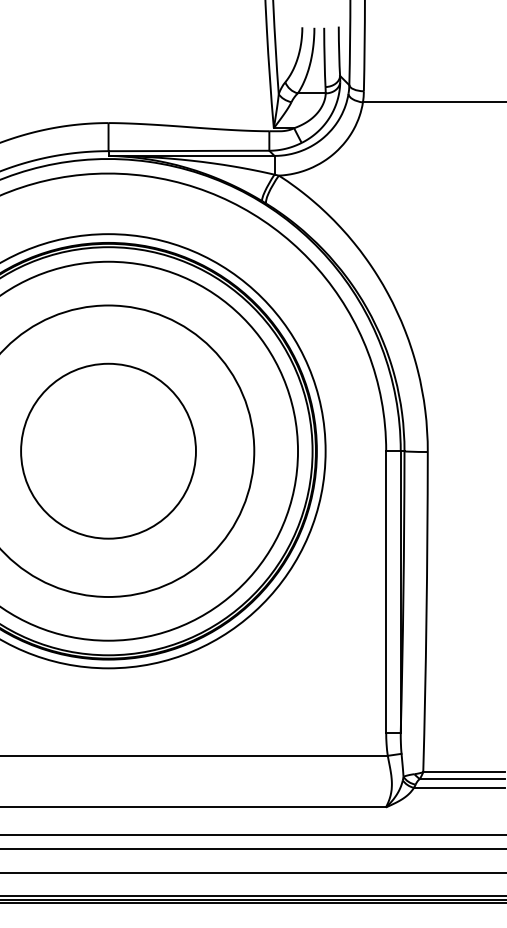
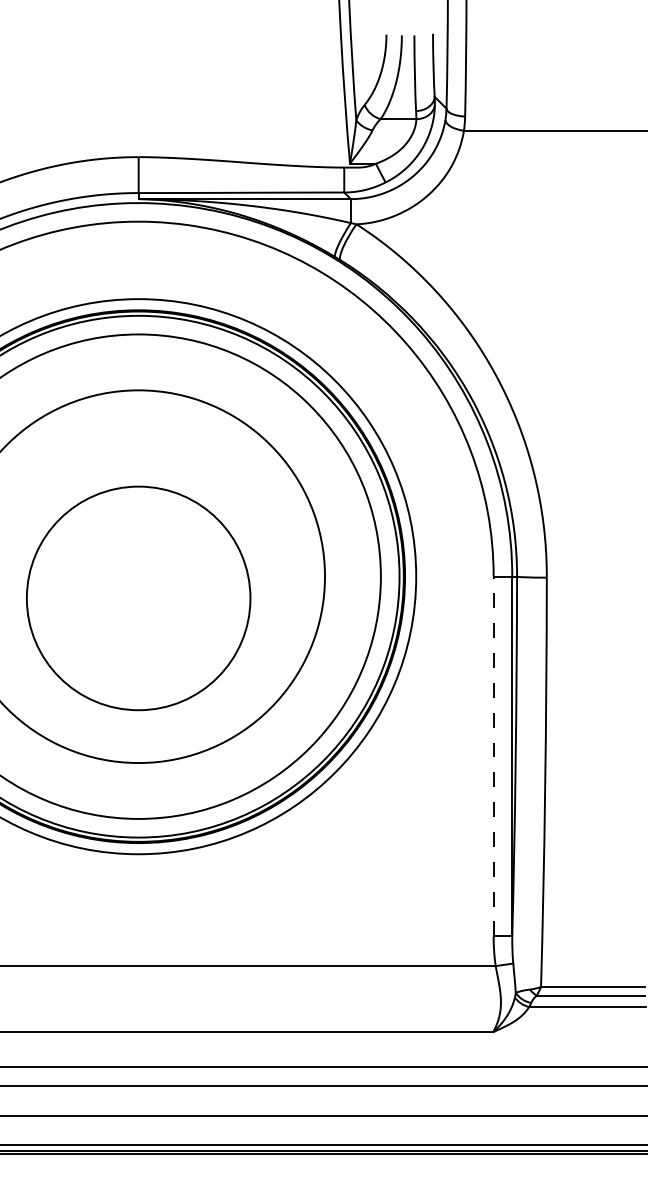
circle: (108, 450) -> (138, 597), moved
line: (386, 591) -> (494, 756), solid -> dashed

